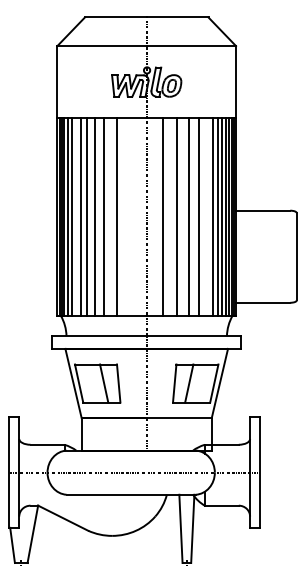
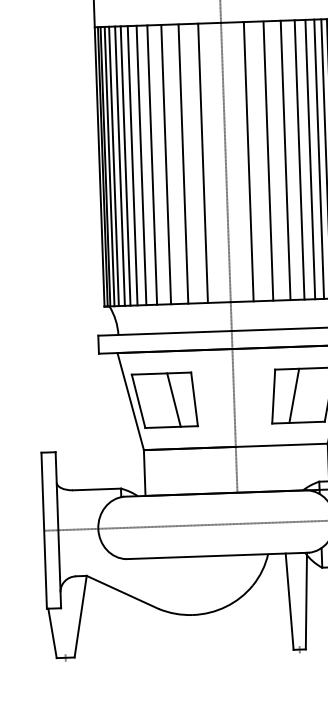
line: (75, 216) -> (125, 165), added
line: (130, 216) -> (202, 162), added
line: (206, 216) -> (310, 158), added

